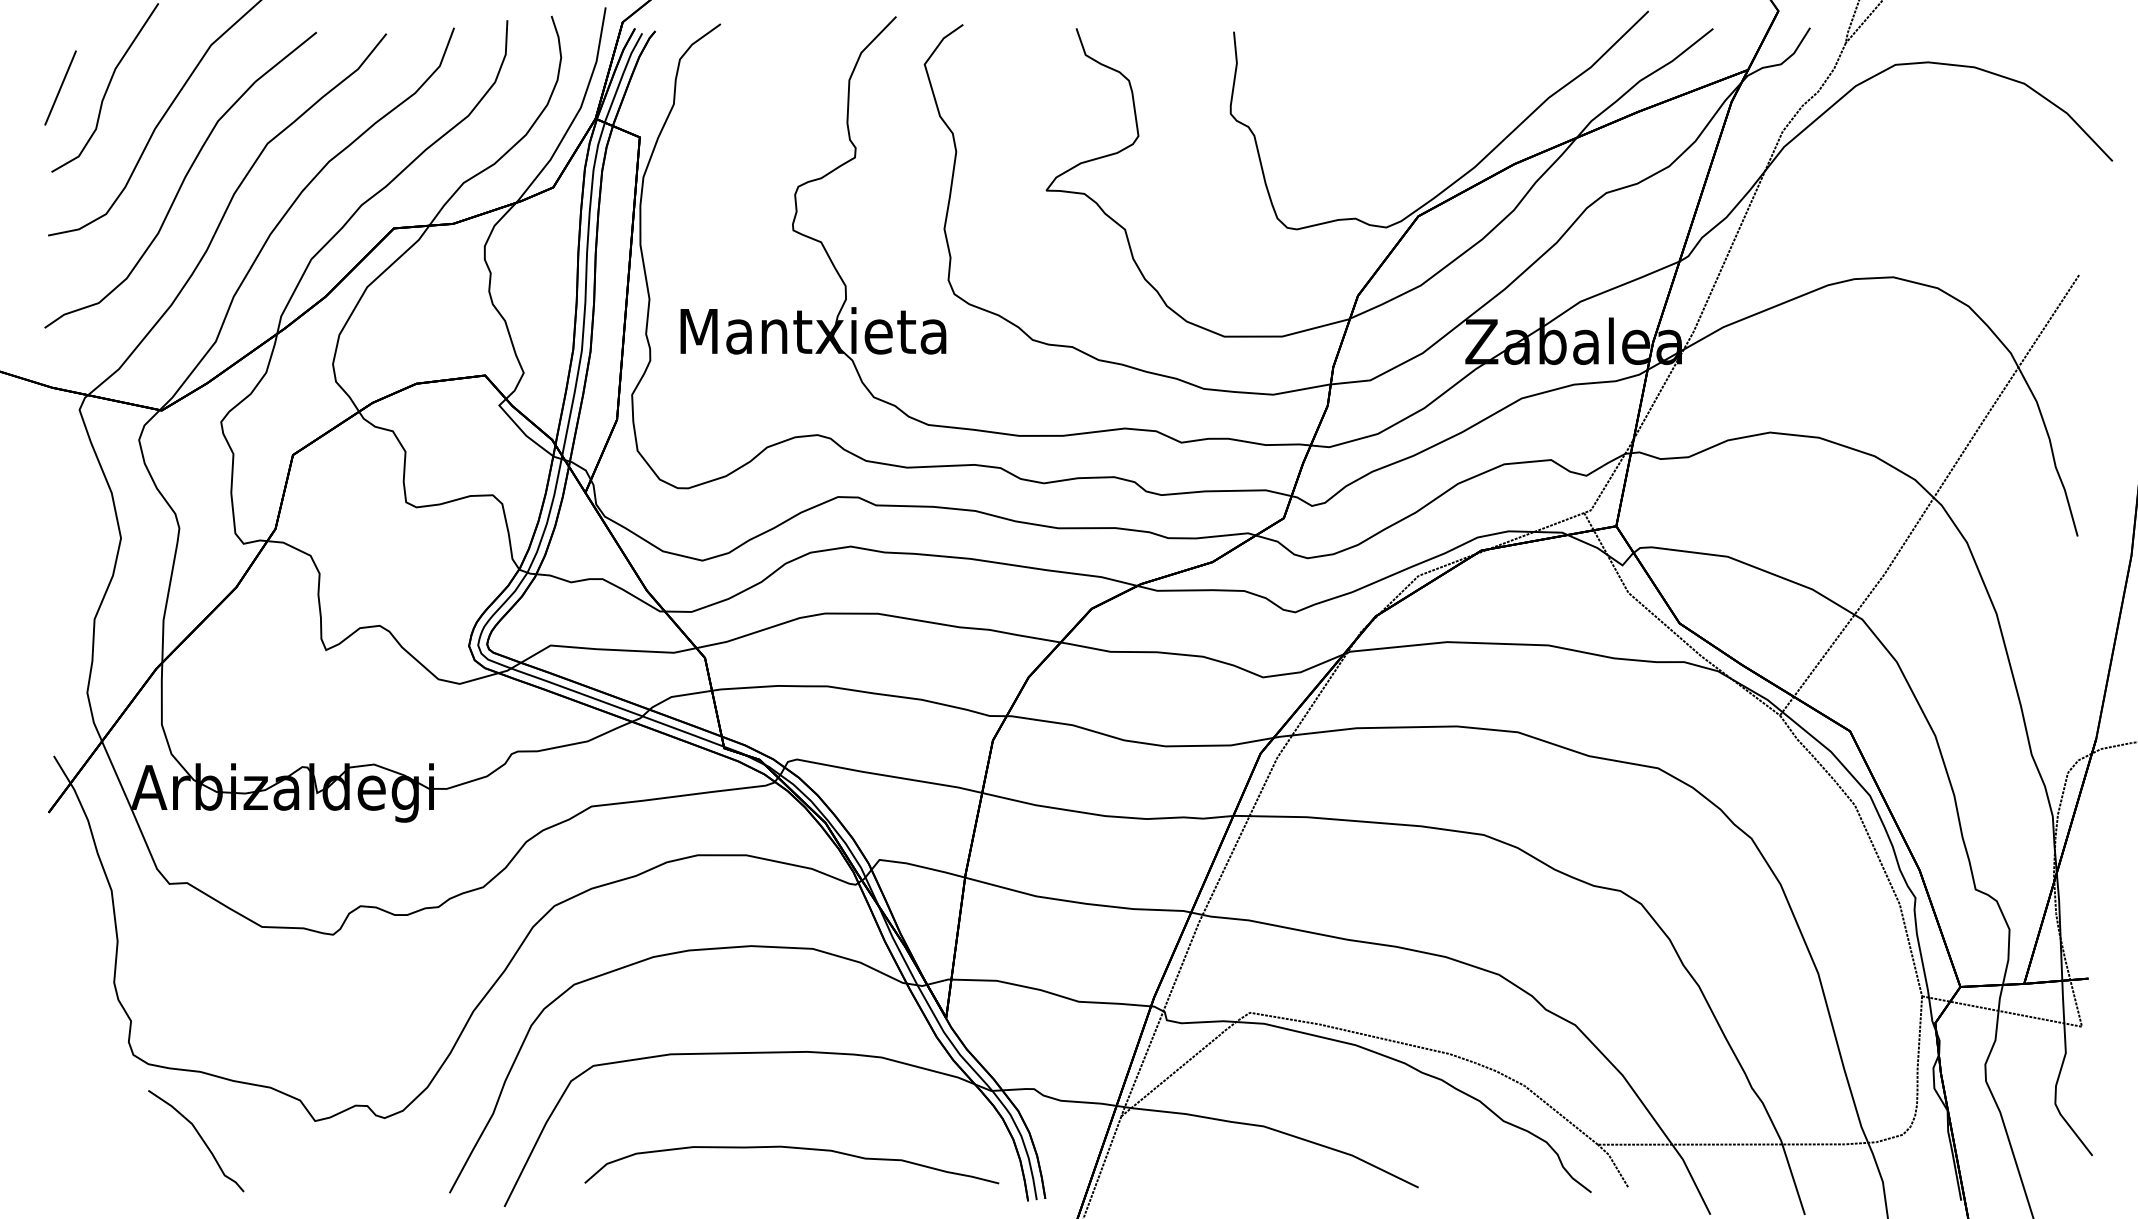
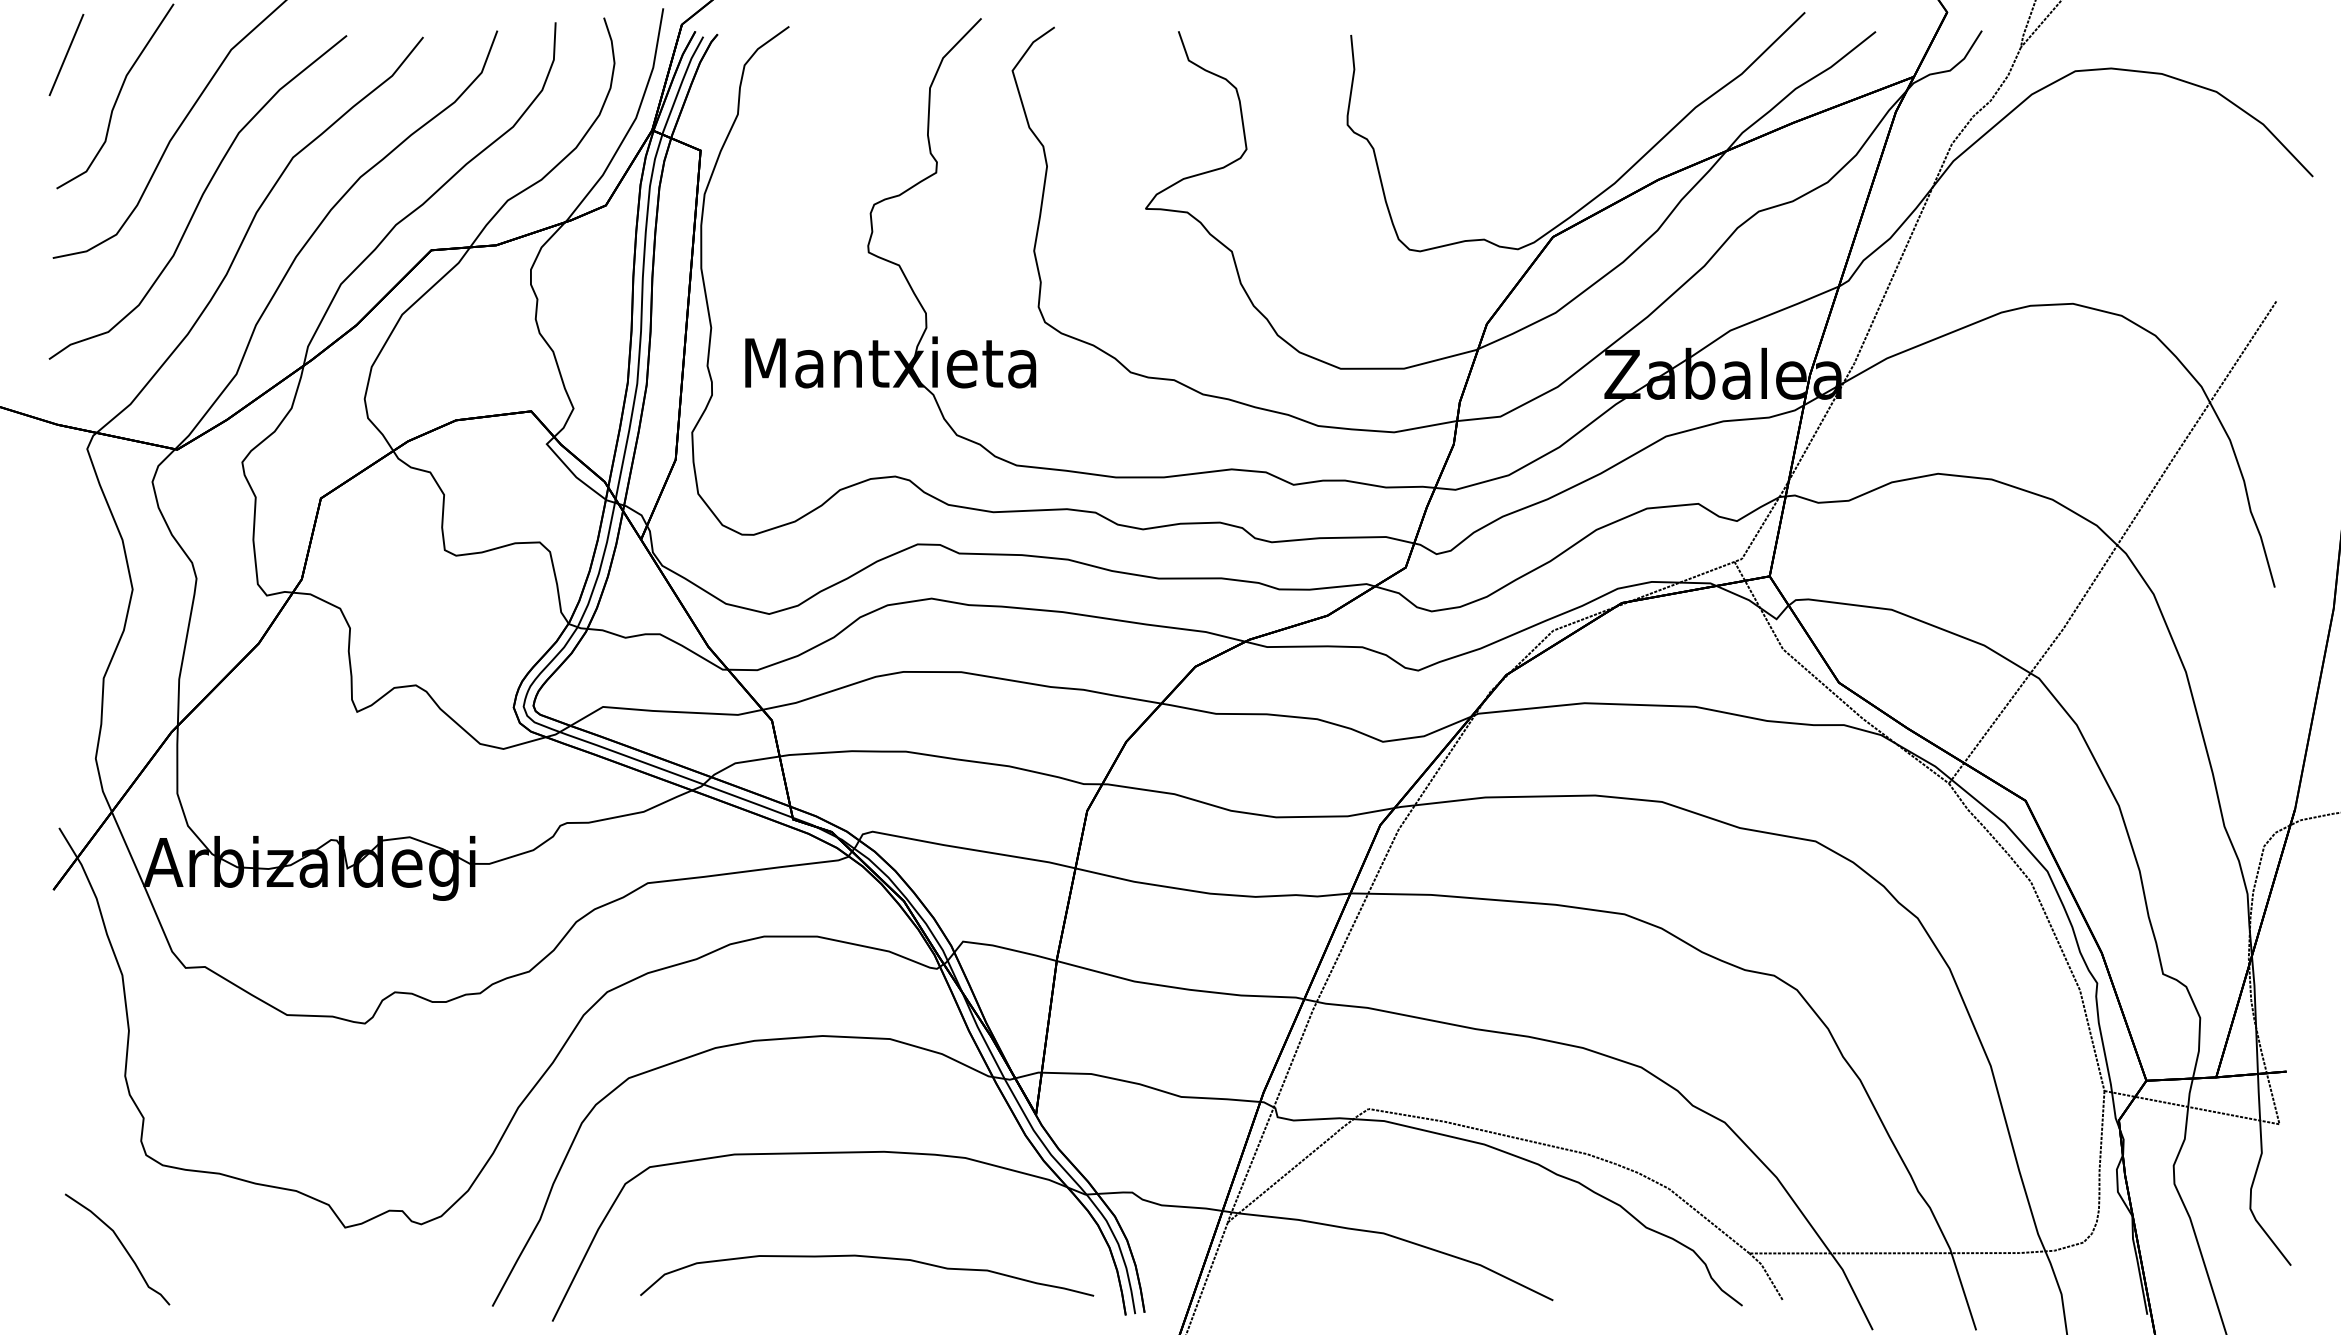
line: (60, 87) -> (66, 54), moved
curve: (200, 1138) -> (122, 1246), moved

